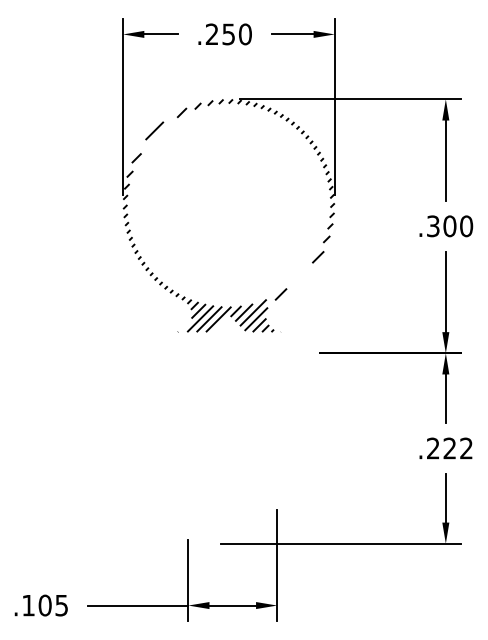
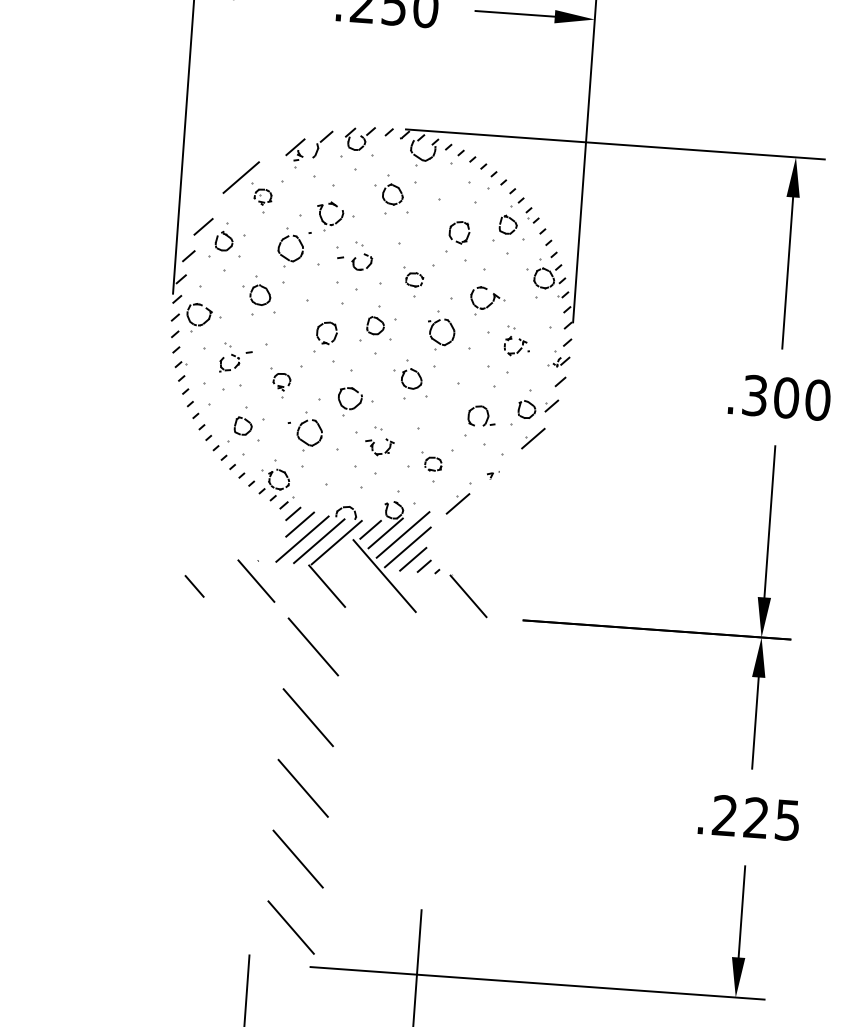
hatch: (230, 205) -> (374, 328), added
hatch: (220, 427) -> (325, 747), added
text: (466, 448) -> (787, 820), .222 -> .225

